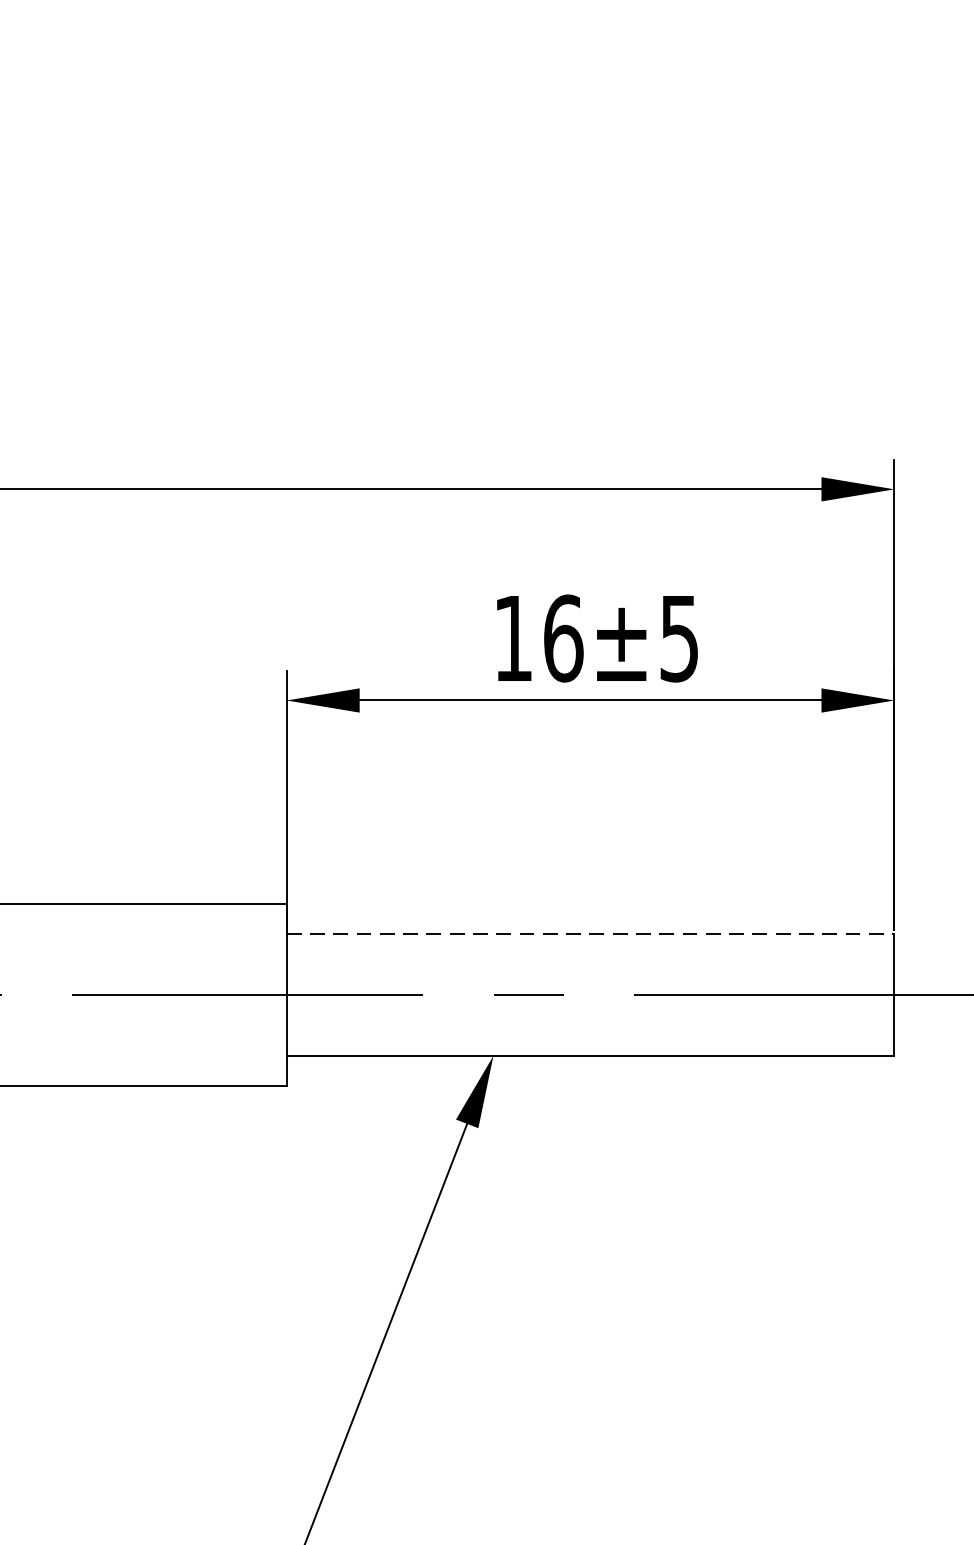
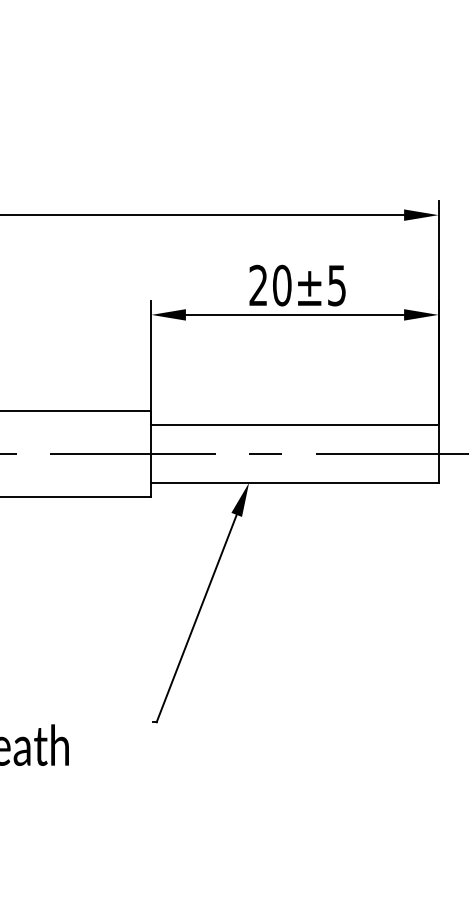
text: (538, 638) -> (270, 285), 16±5 -> 20±5
line: (589, 934) -> (294, 425), dashed -> solid

